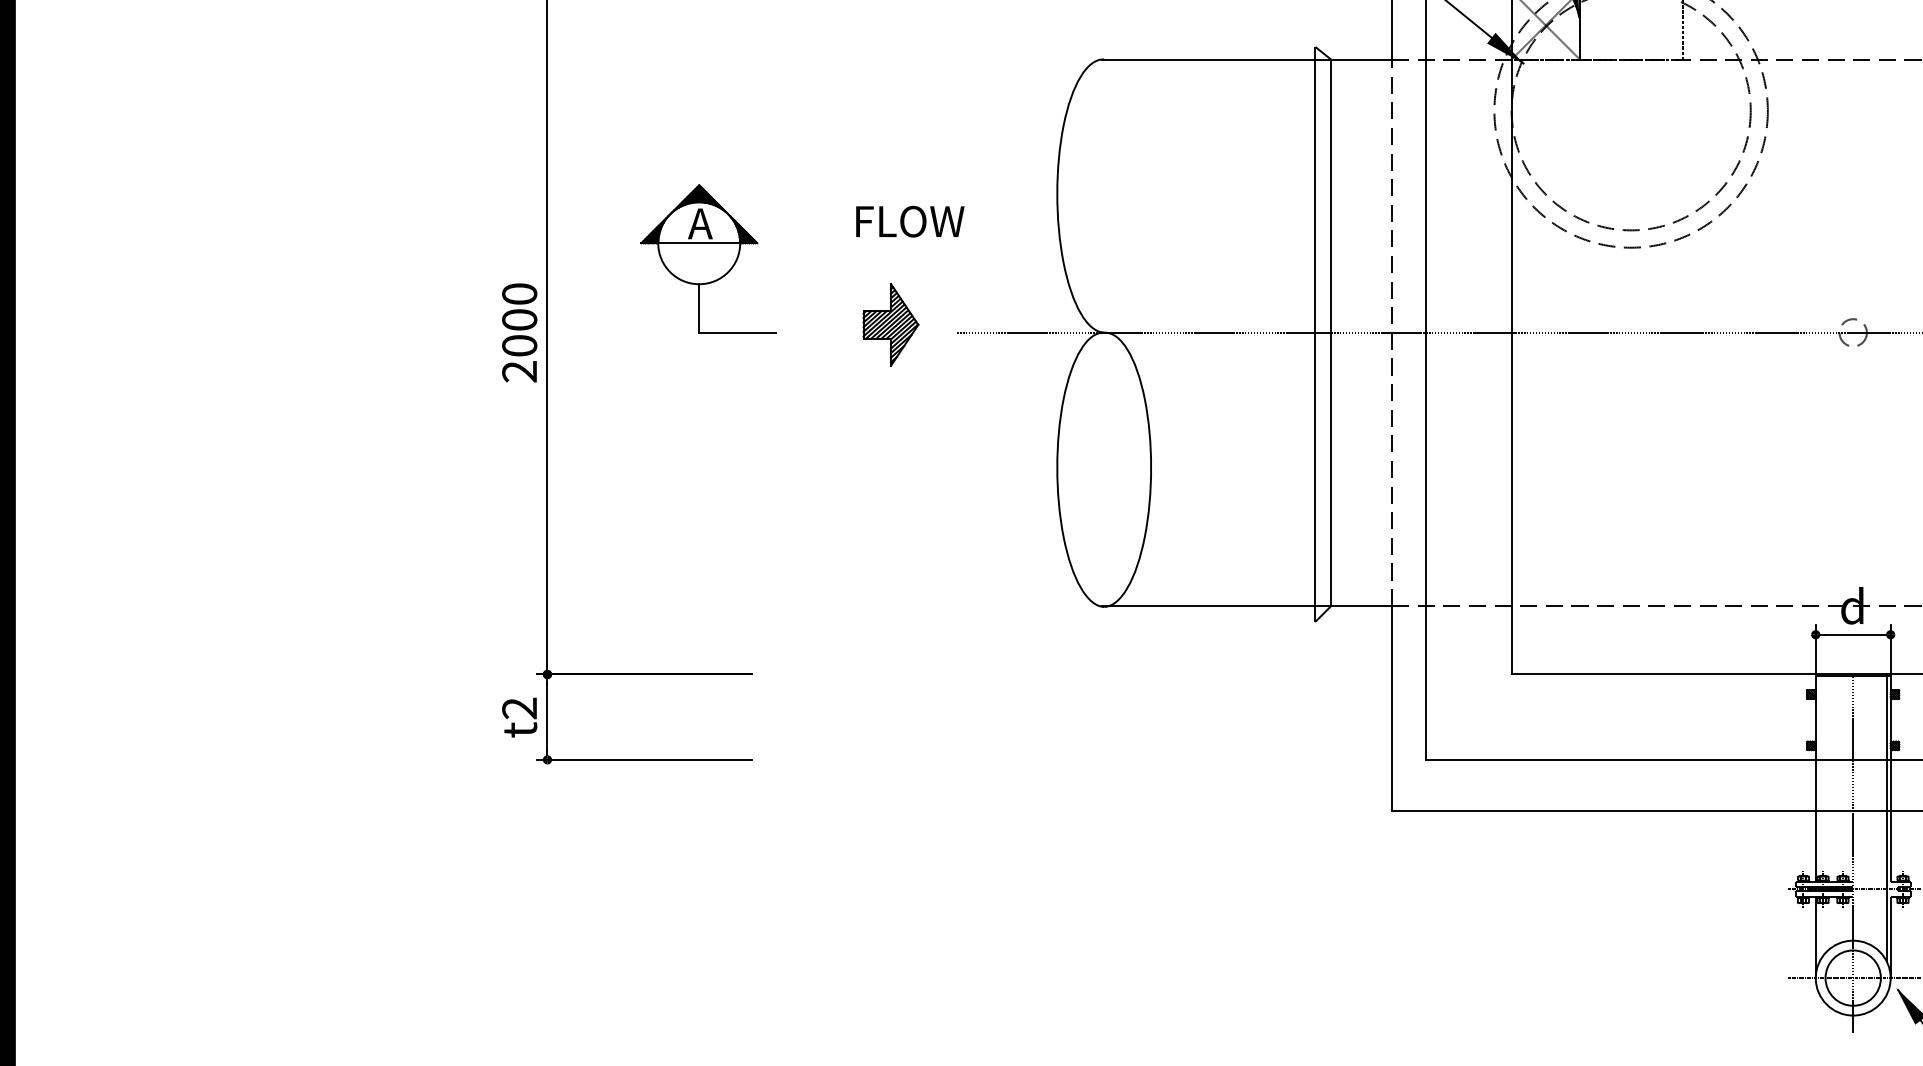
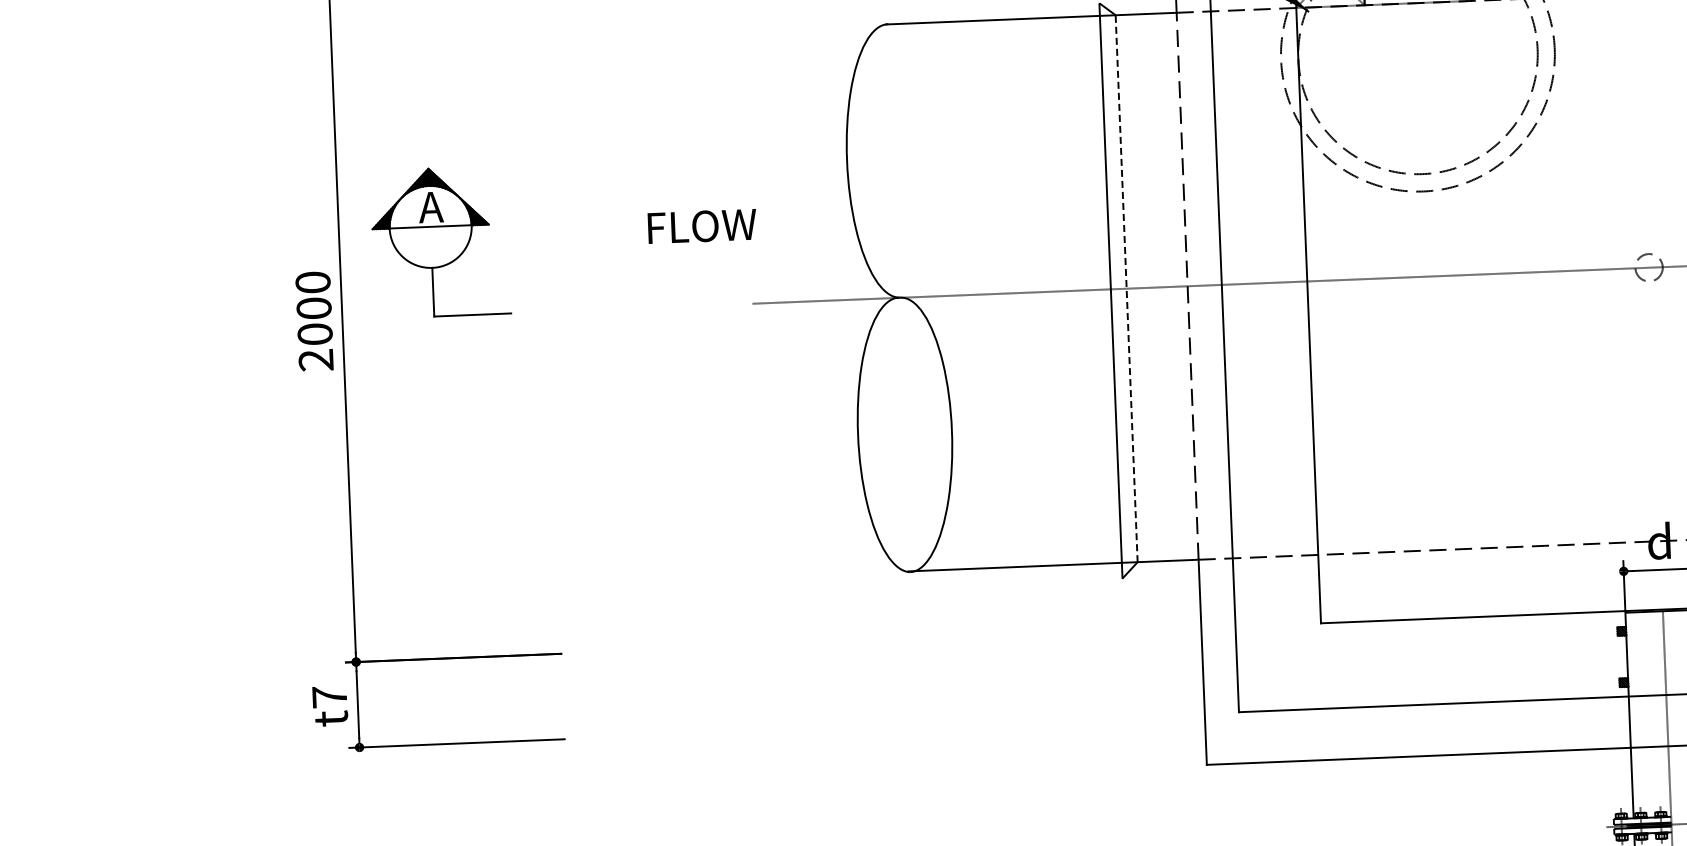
text: (910, 221) -> (702, 226), moved
part: (708, 258) -> (440, 241), moved
part: (890, 324) -> (685, 298), removed
line: (1331, 332) -> (1127, 288), solid -> dashed
text: (519, 708) -> (329, 697), t2 -> t7

